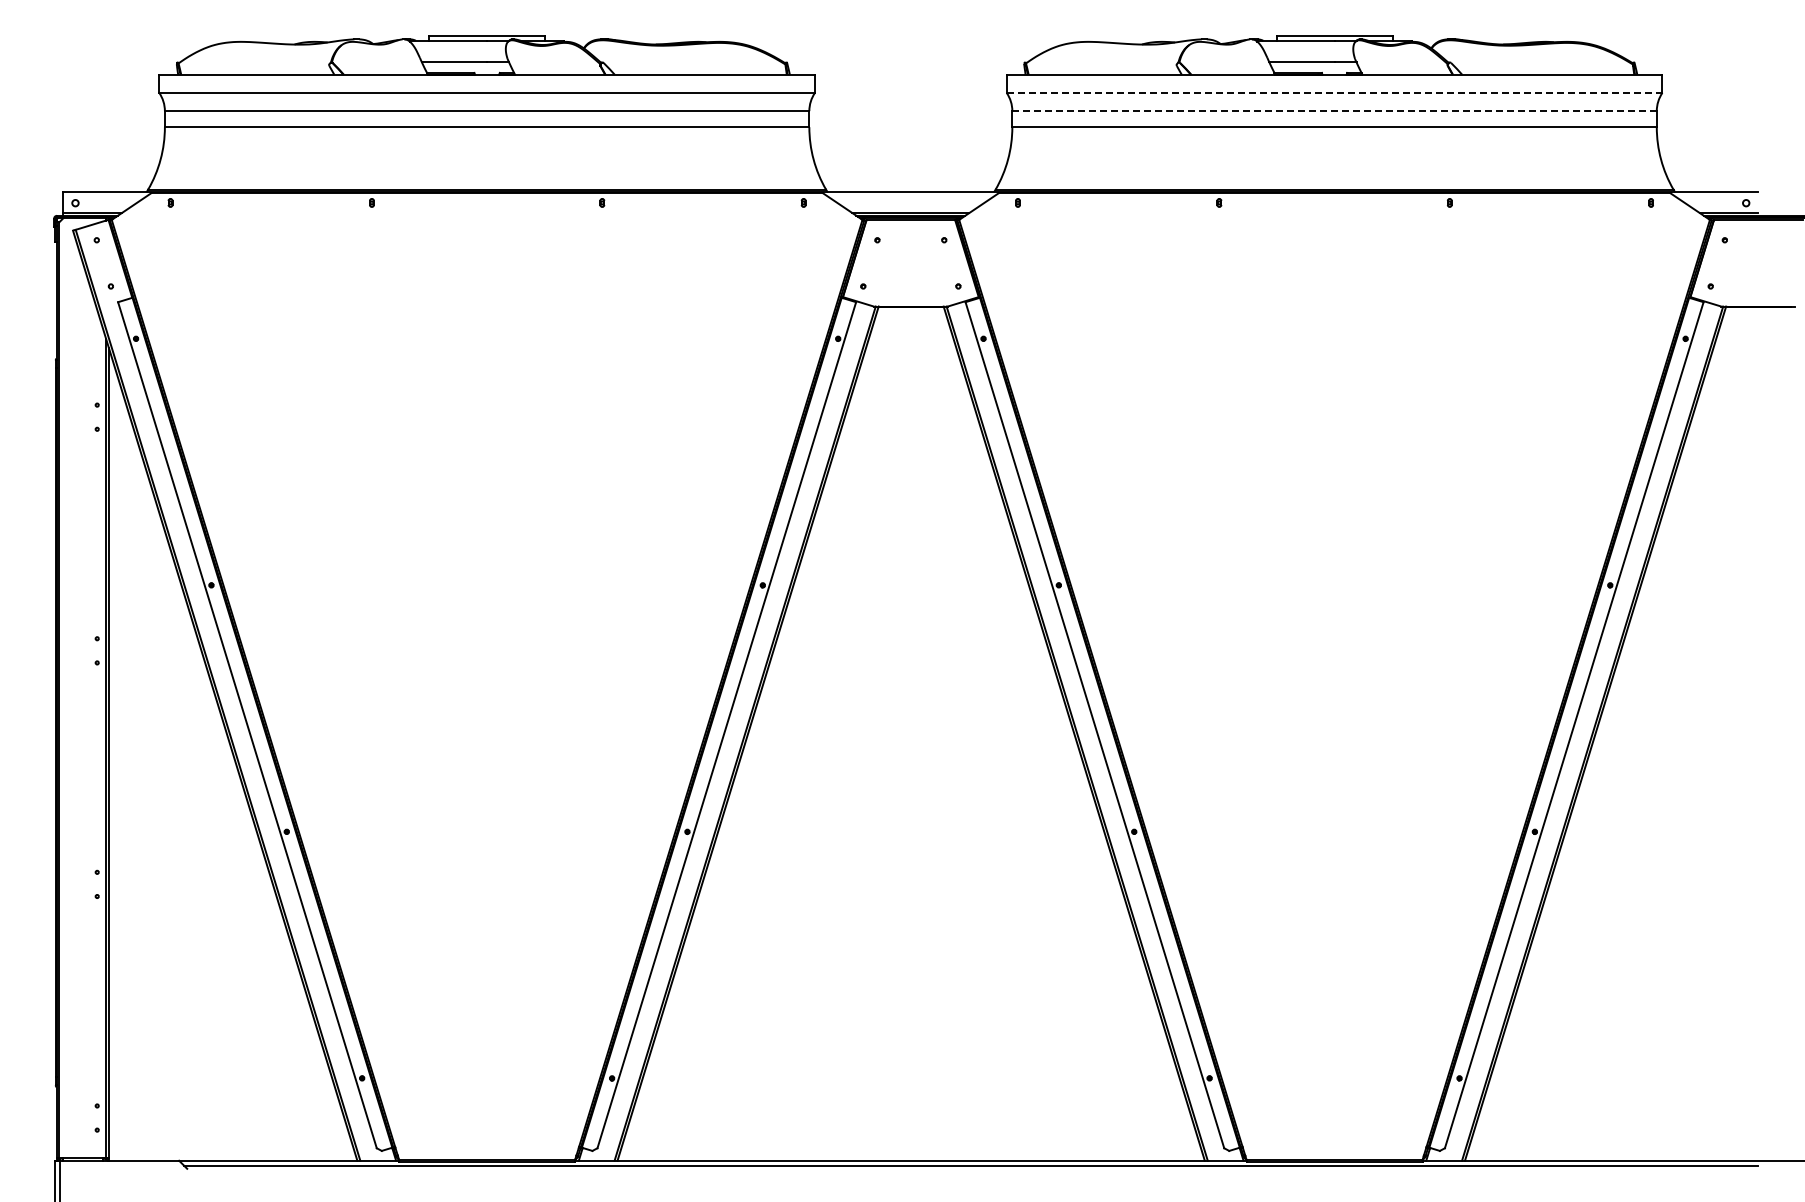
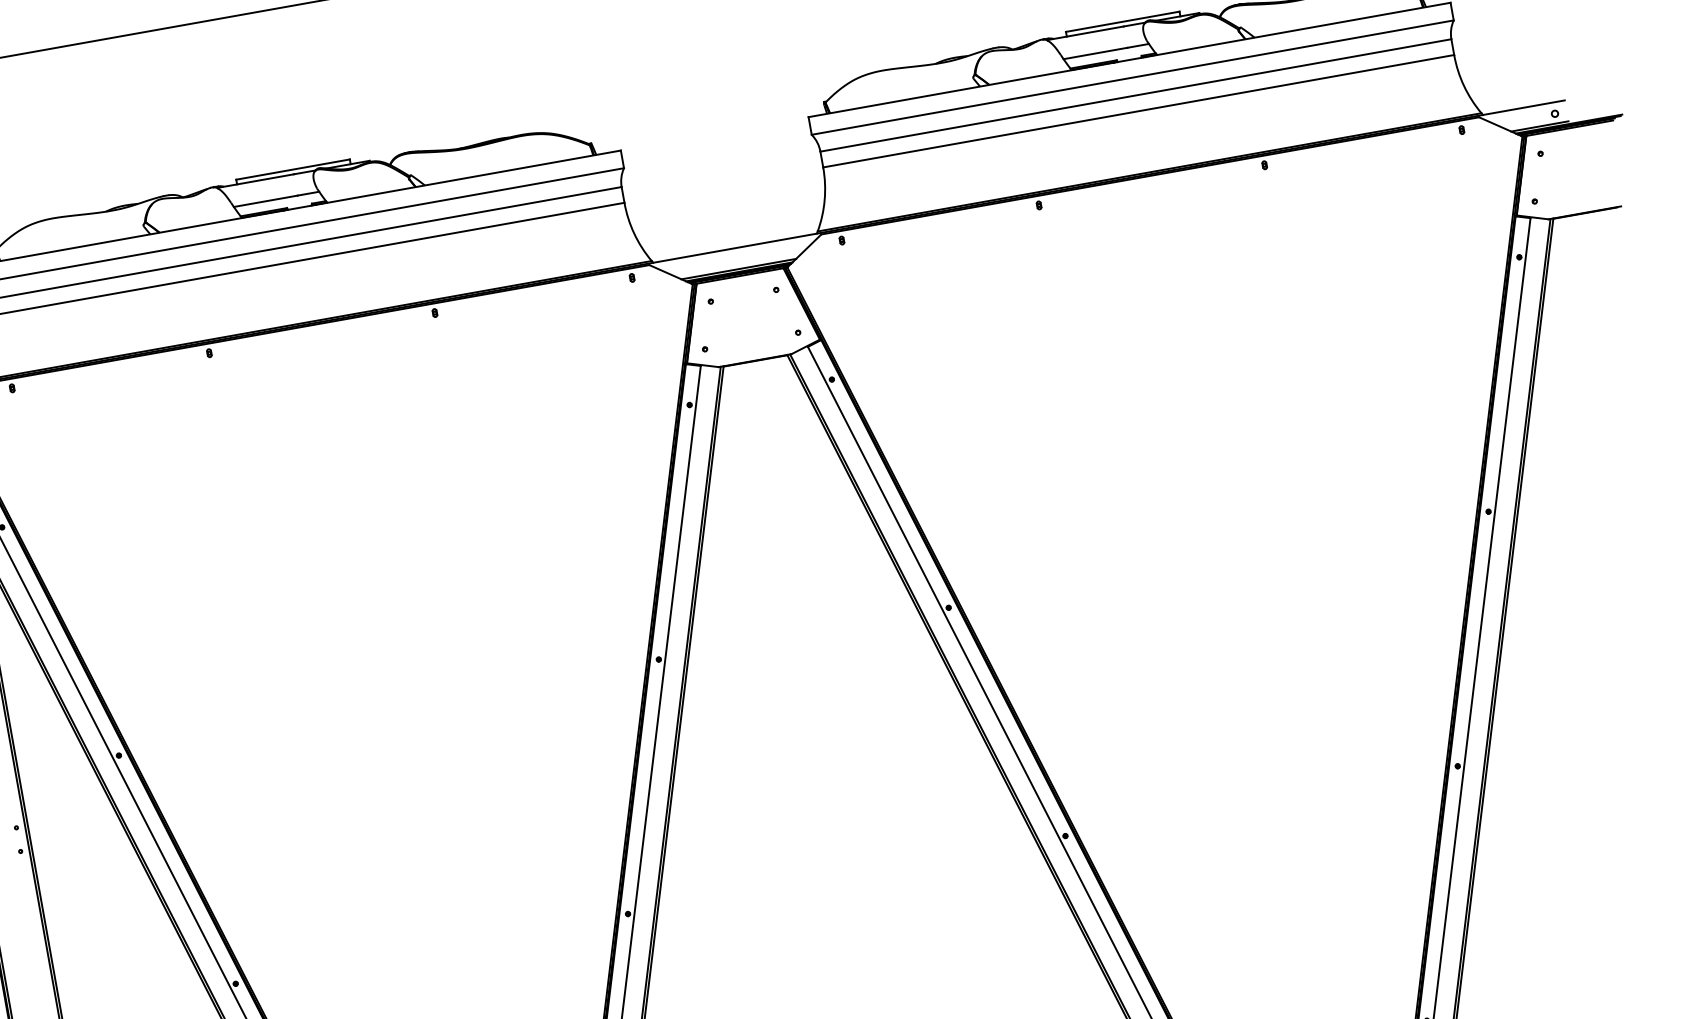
line: (1334, 92) -> (1132, 77), dashed -> solid
line: (1335, 111) -> (1136, 95), dashed -> solid

